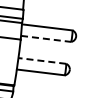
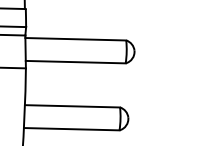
line: (46, 38) -> (76, 61), dashed -> solid
line: (41, 60) -> (70, 105), dashed -> solid

